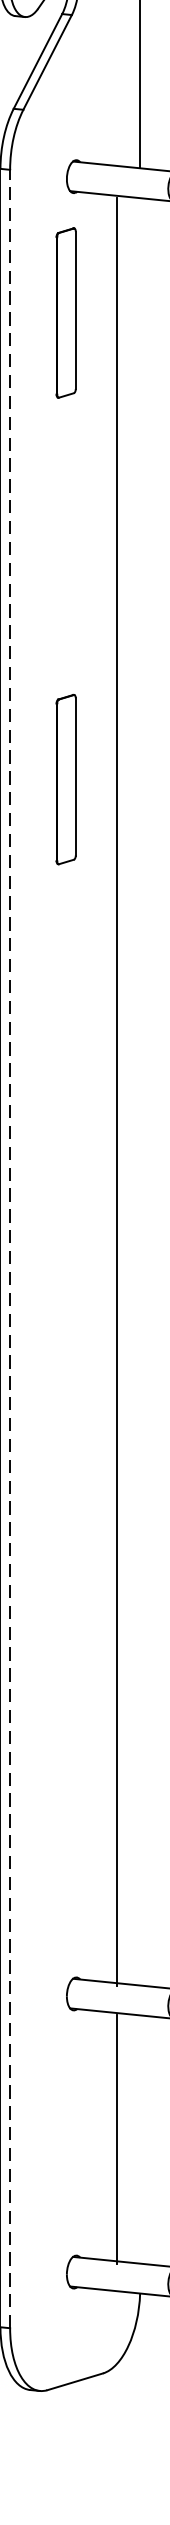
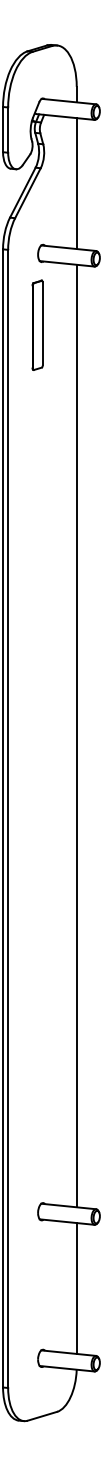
part: (65, 777) -> (37, 570), removed
line: (116, 1090) -> (76, 735), moved
line: (10, 1248) -> (8, 818), dashed -> solid
line: (116, 2139) -> (76, 1288), moved

